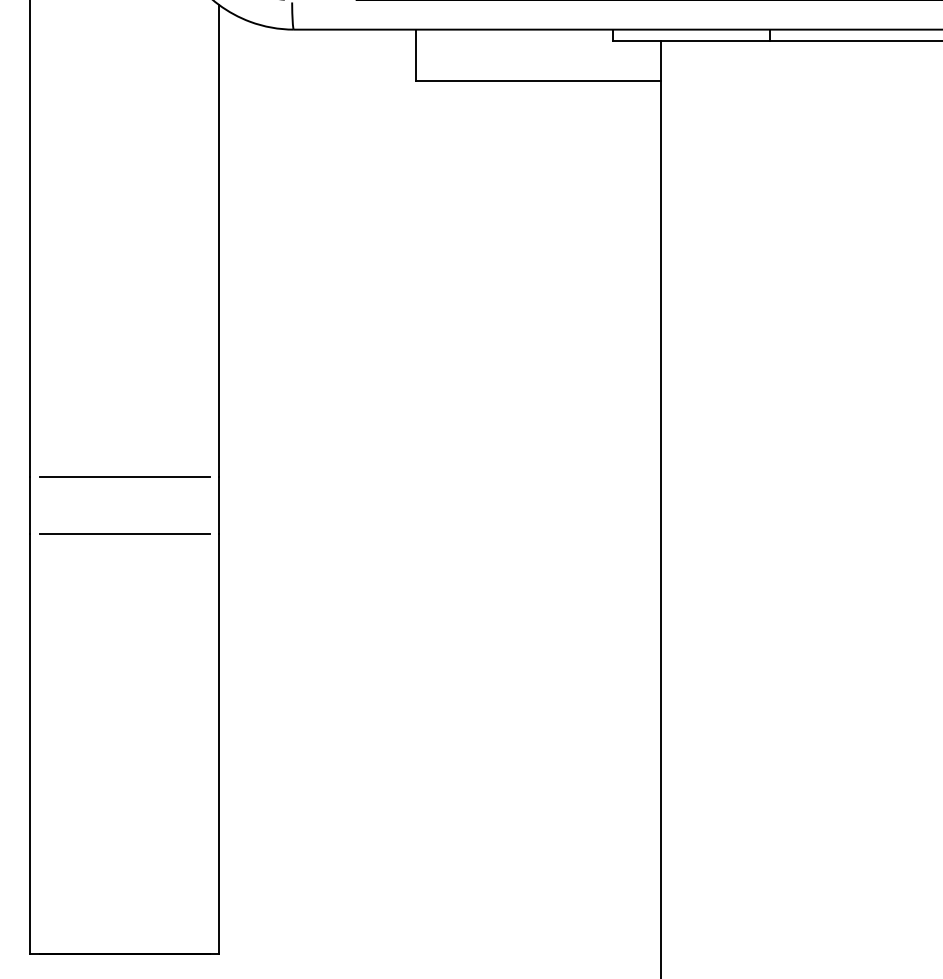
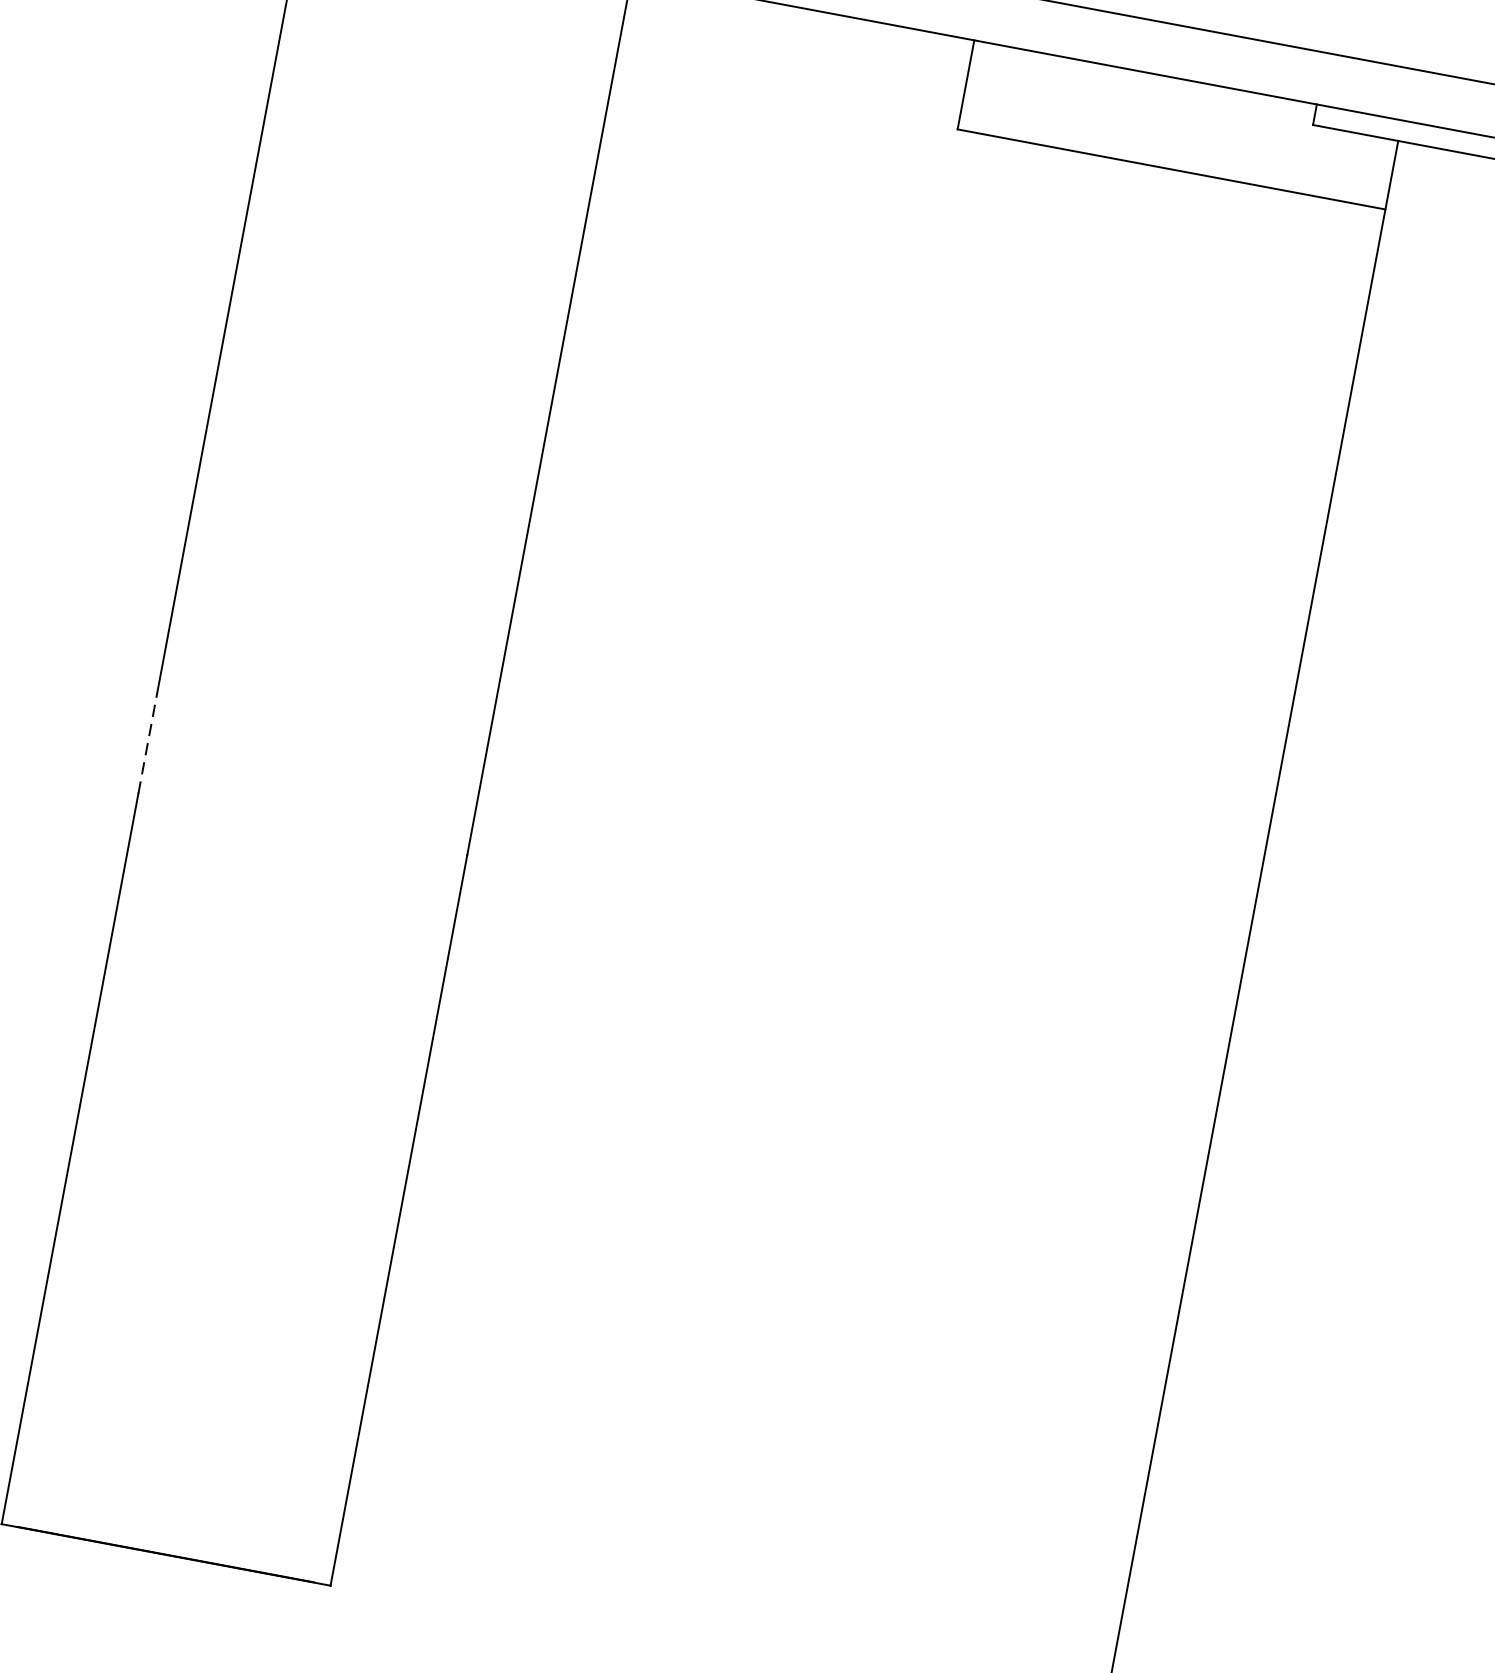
line: (124, 477) -> (321, 725), removed
line: (30, 505) -> (148, 743), solid -> dashed
line: (124, 534) -> (302, 824), removed

